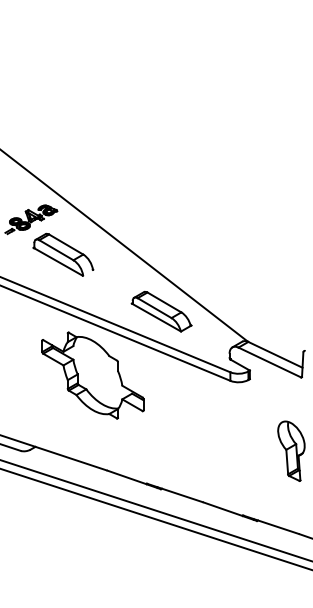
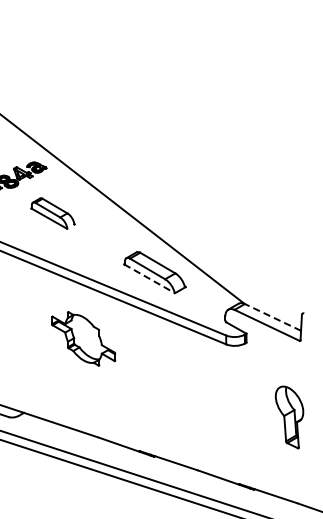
part: (63, 254) -> (53, 213), size x0.7
line: (156, 317) -> (149, 278), solid -> dashed
line: (275, 354) -> (273, 317), solid -> dashed
part: (92, 375) -> (83, 338), size x0.6

